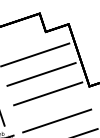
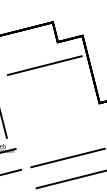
line: (41, 74) -> (49, 86), removed
line: (48, 93) -> (55, 107), removed
line: (56, 120) -> (62, 136), removed

